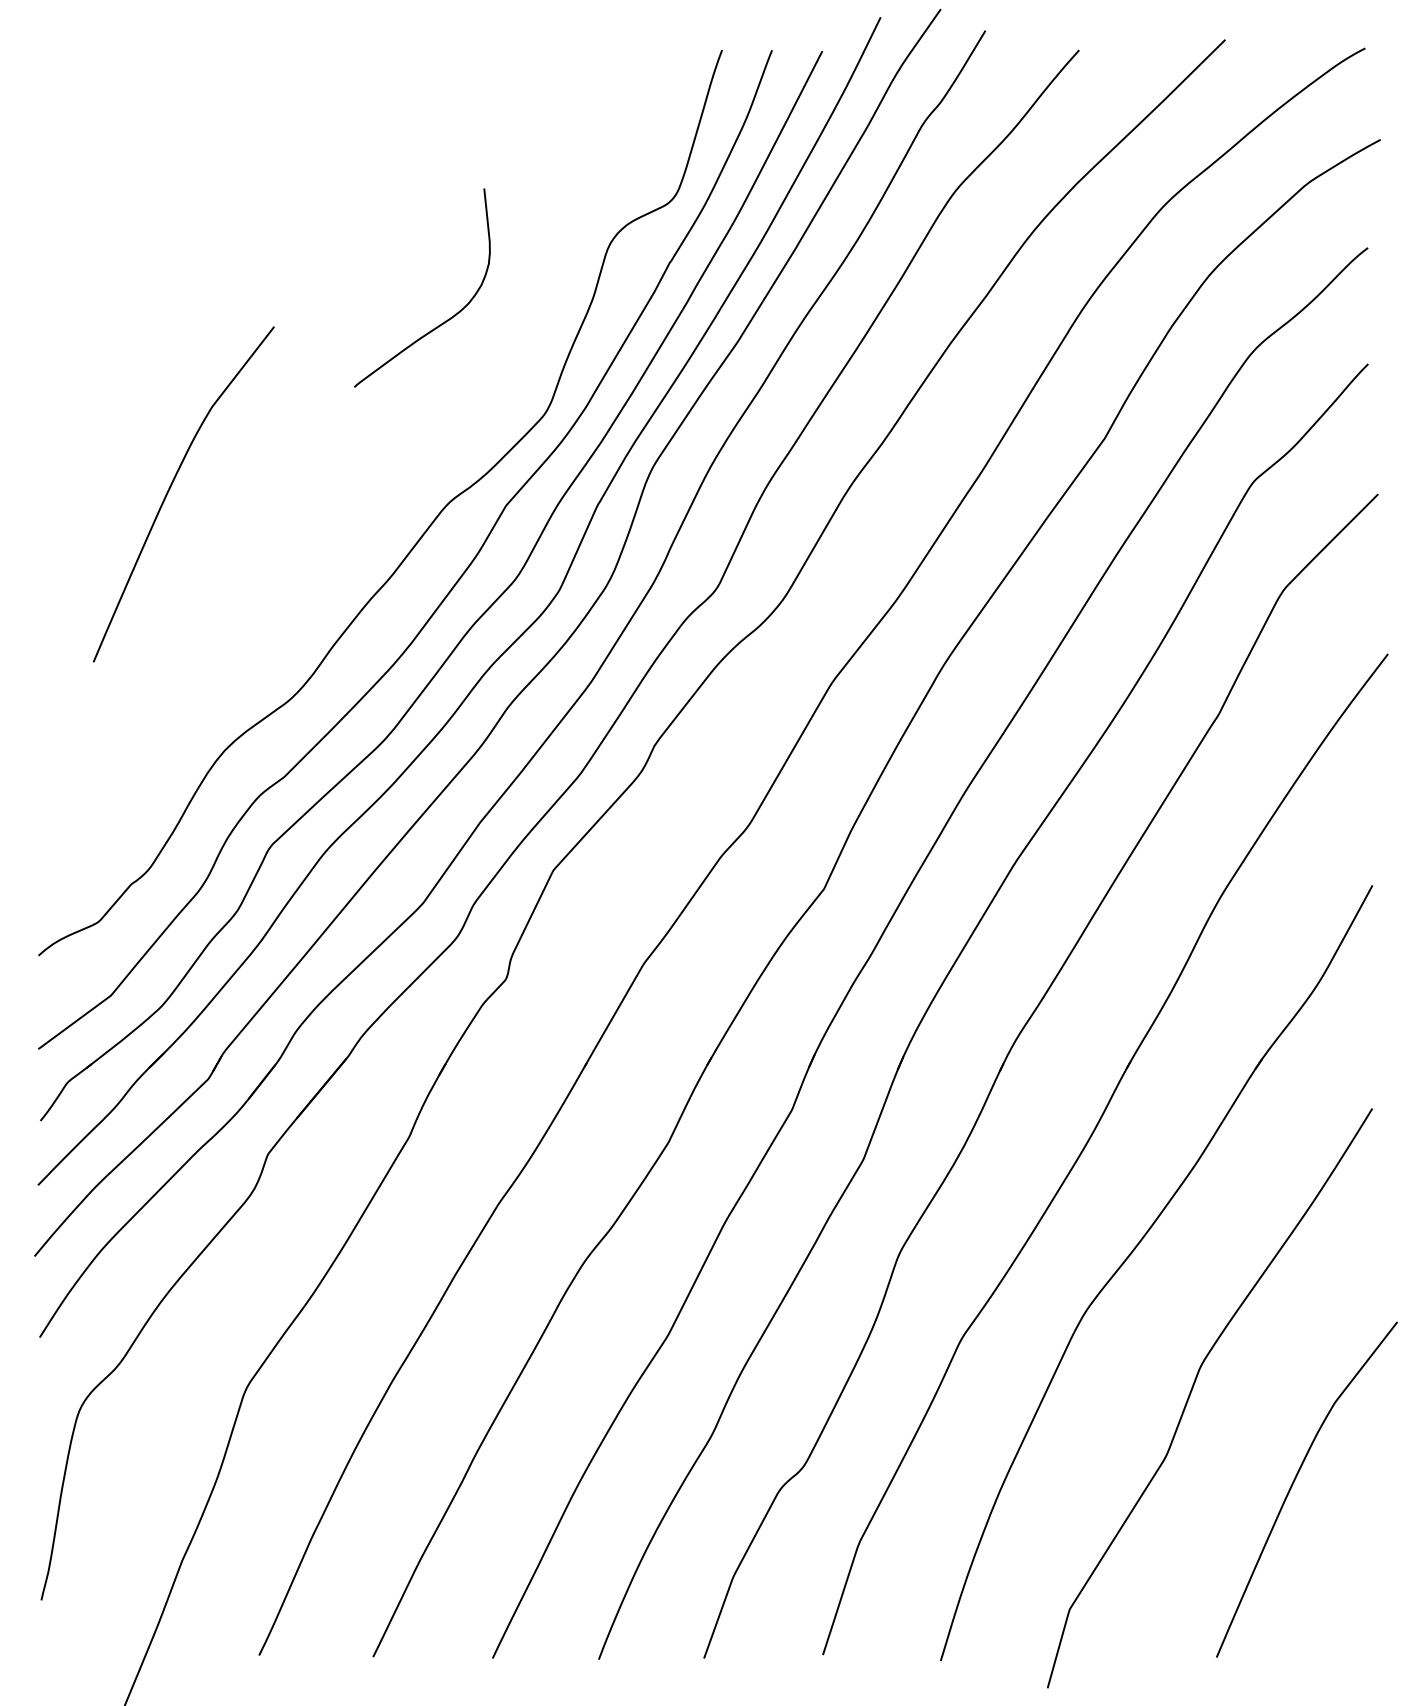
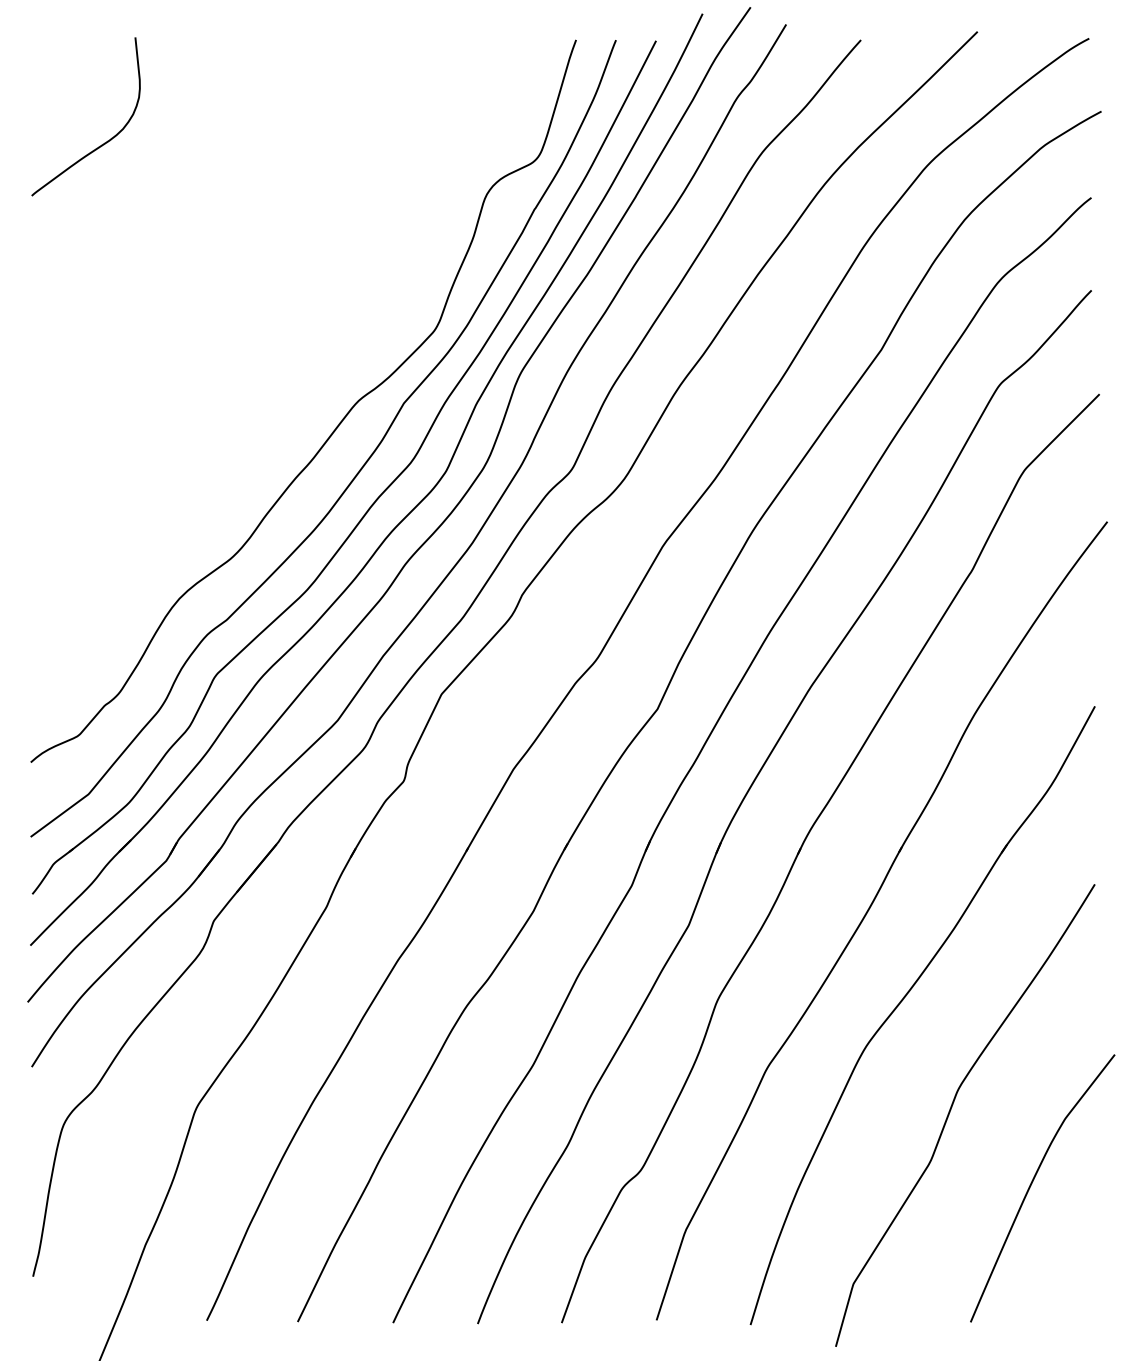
curve: (445, 320) -> (104, 142), moved
curve: (171, 488) -> (136, 389), removed

